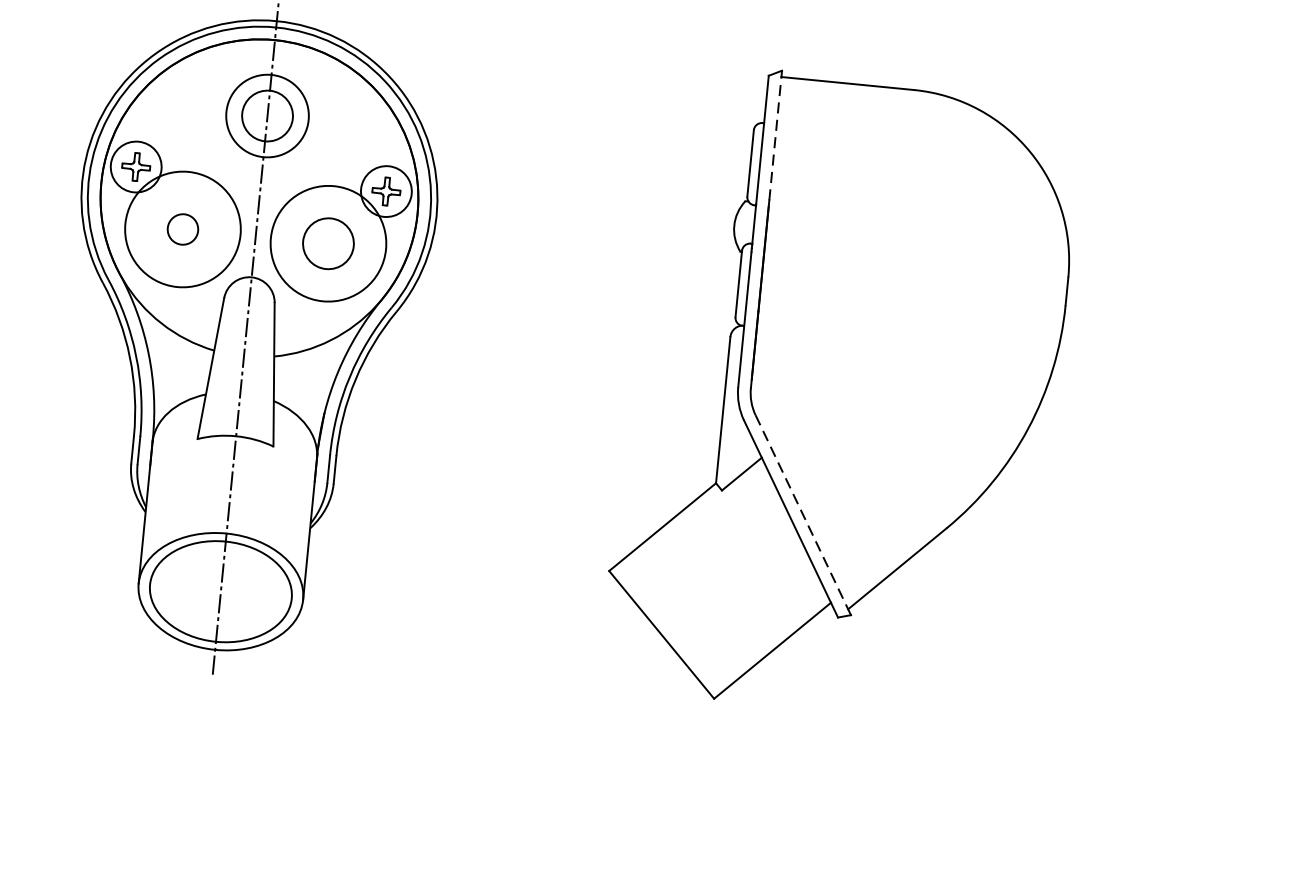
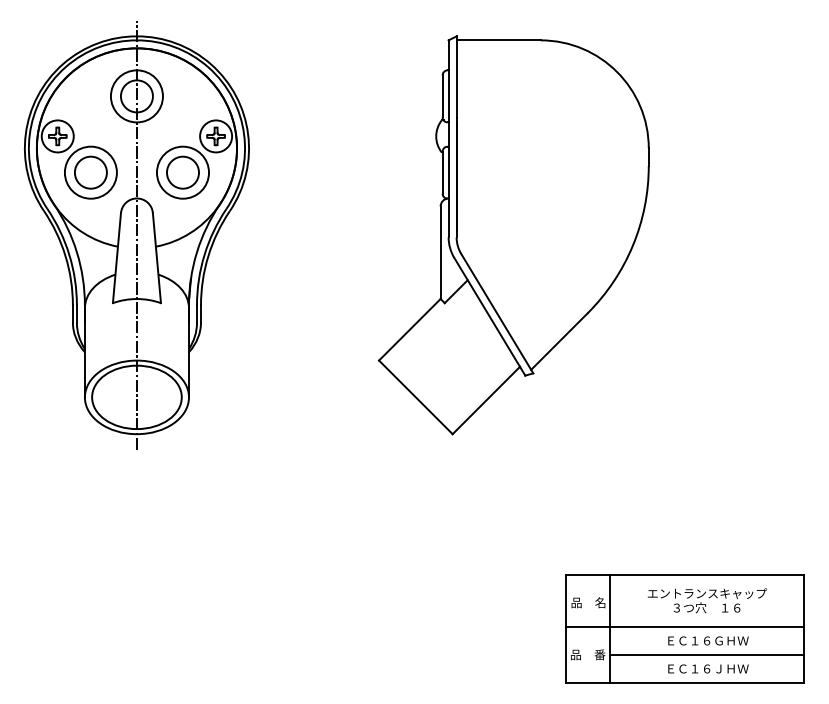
line: (775, 134) -> (456, 76), dashed -> solid
circle: (182, 229) -> (90, 172), size x0.71
circle: (182, 229) -> (90, 172), size x1.67
circle: (327, 243) -> (182, 172), size x0.71
line: (802, 511) -> (496, 311), dashed -> solid

